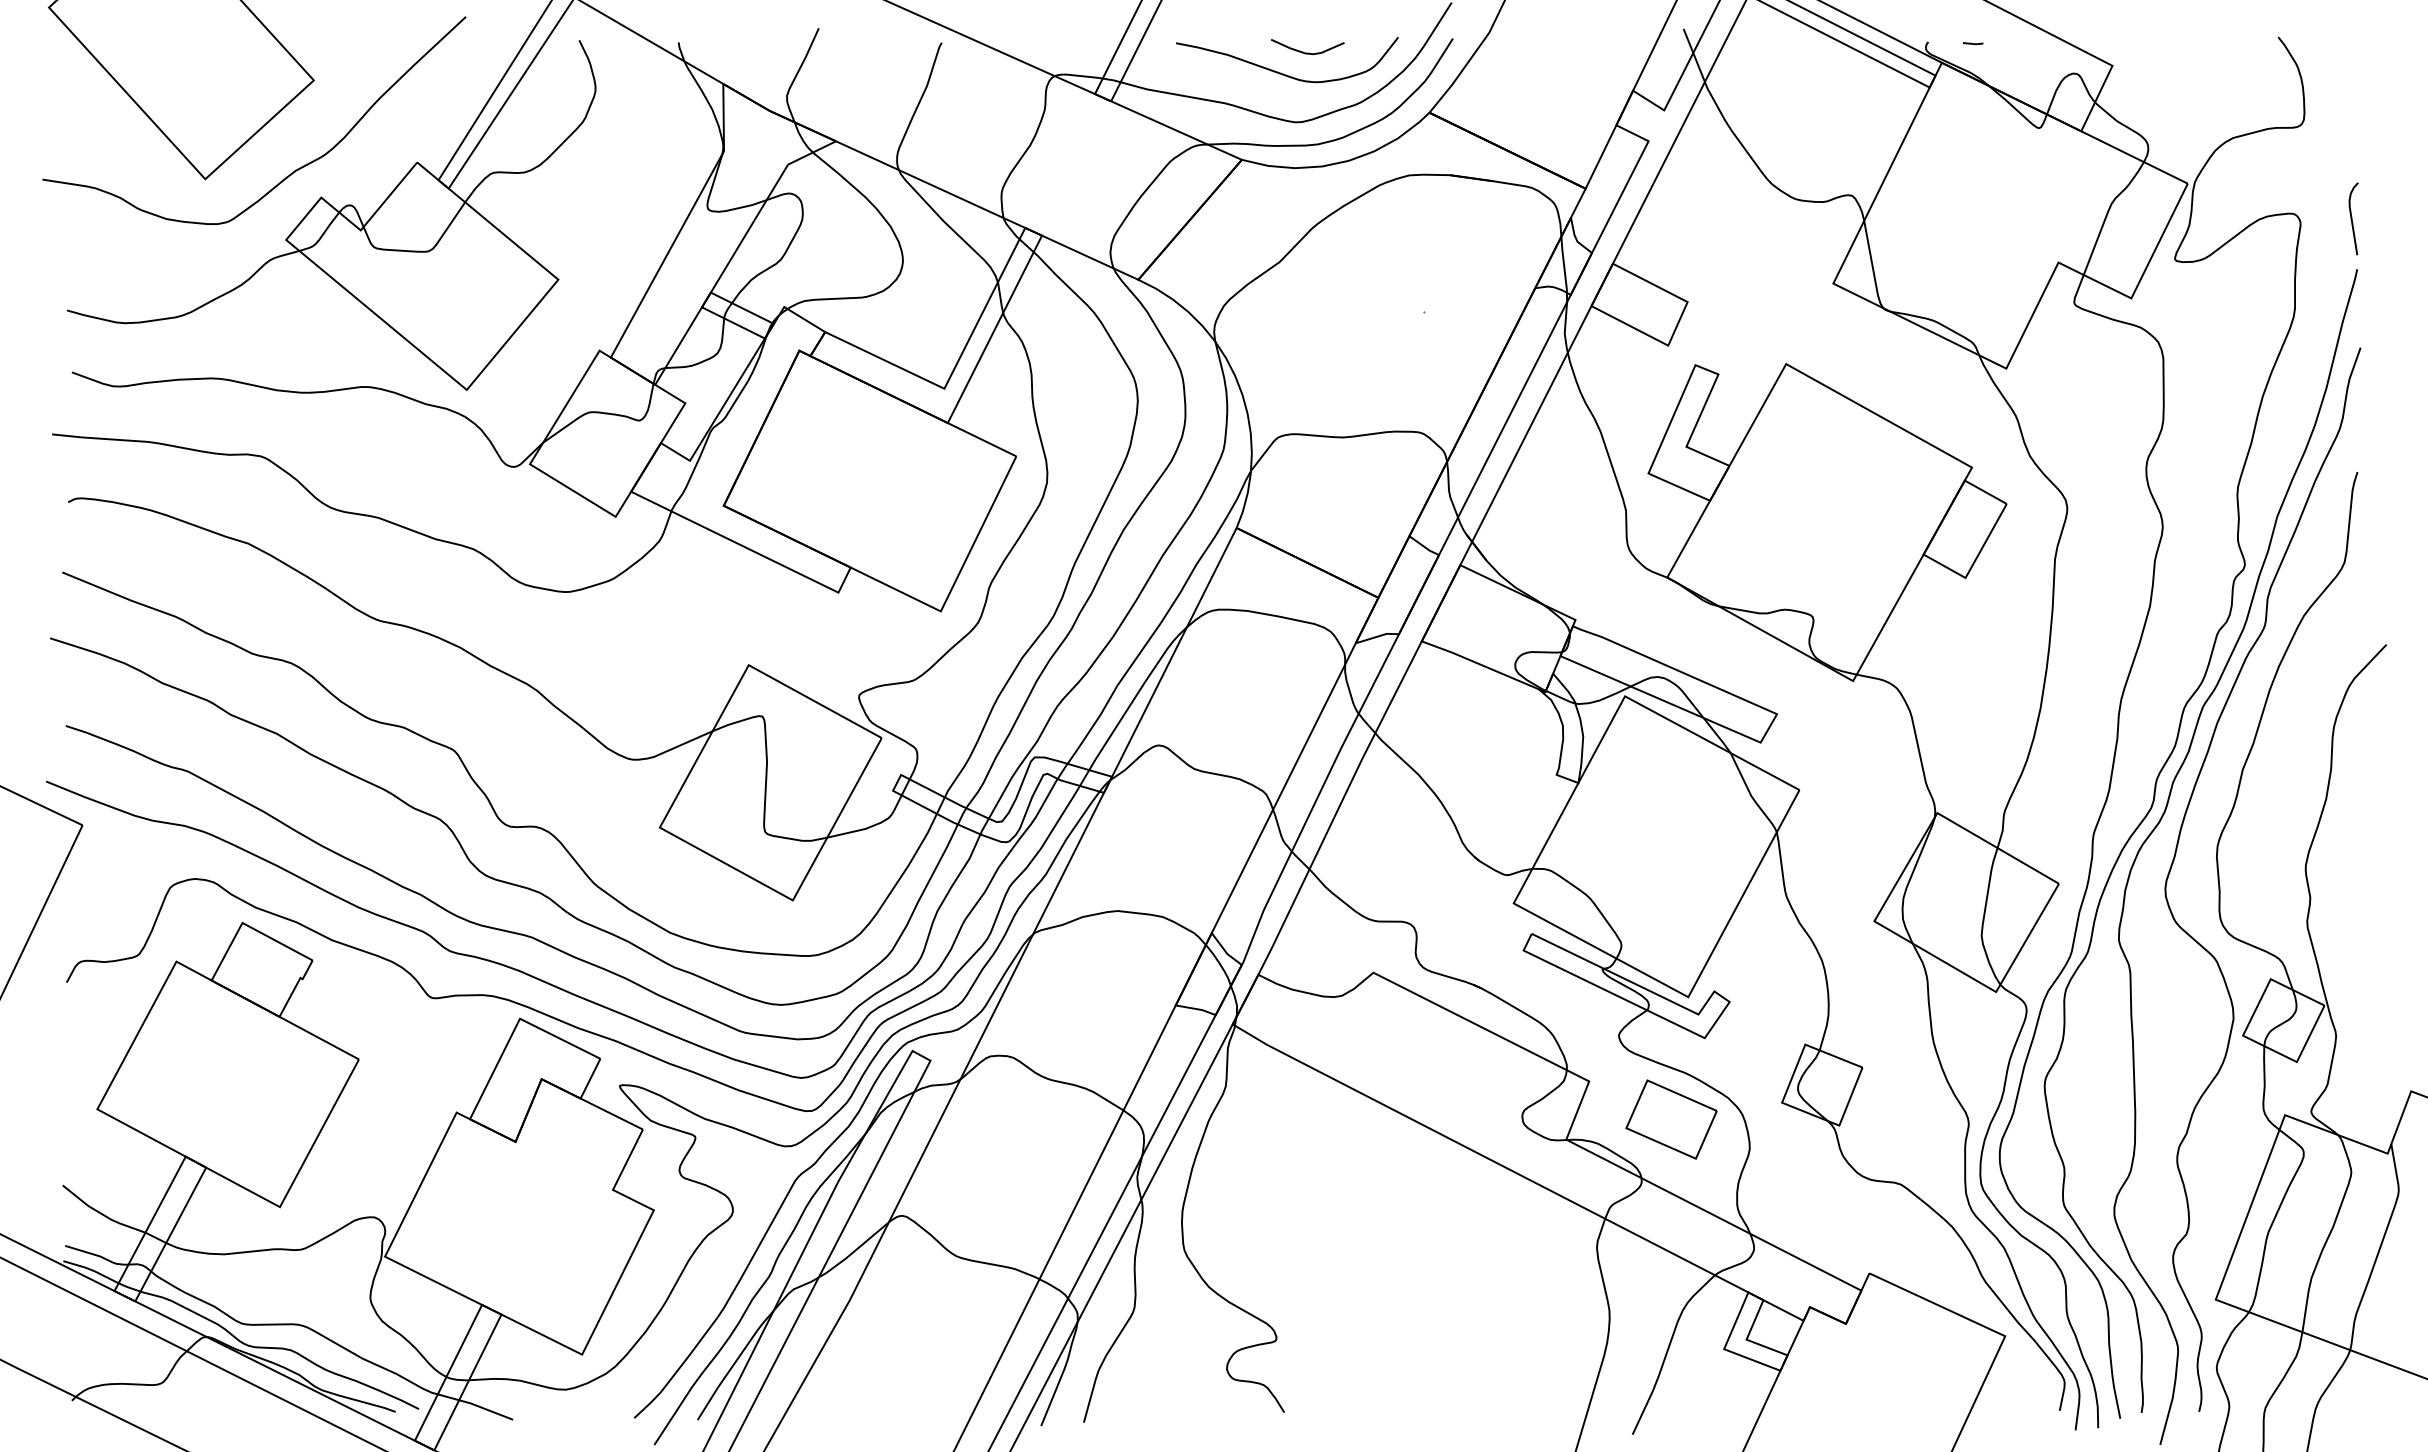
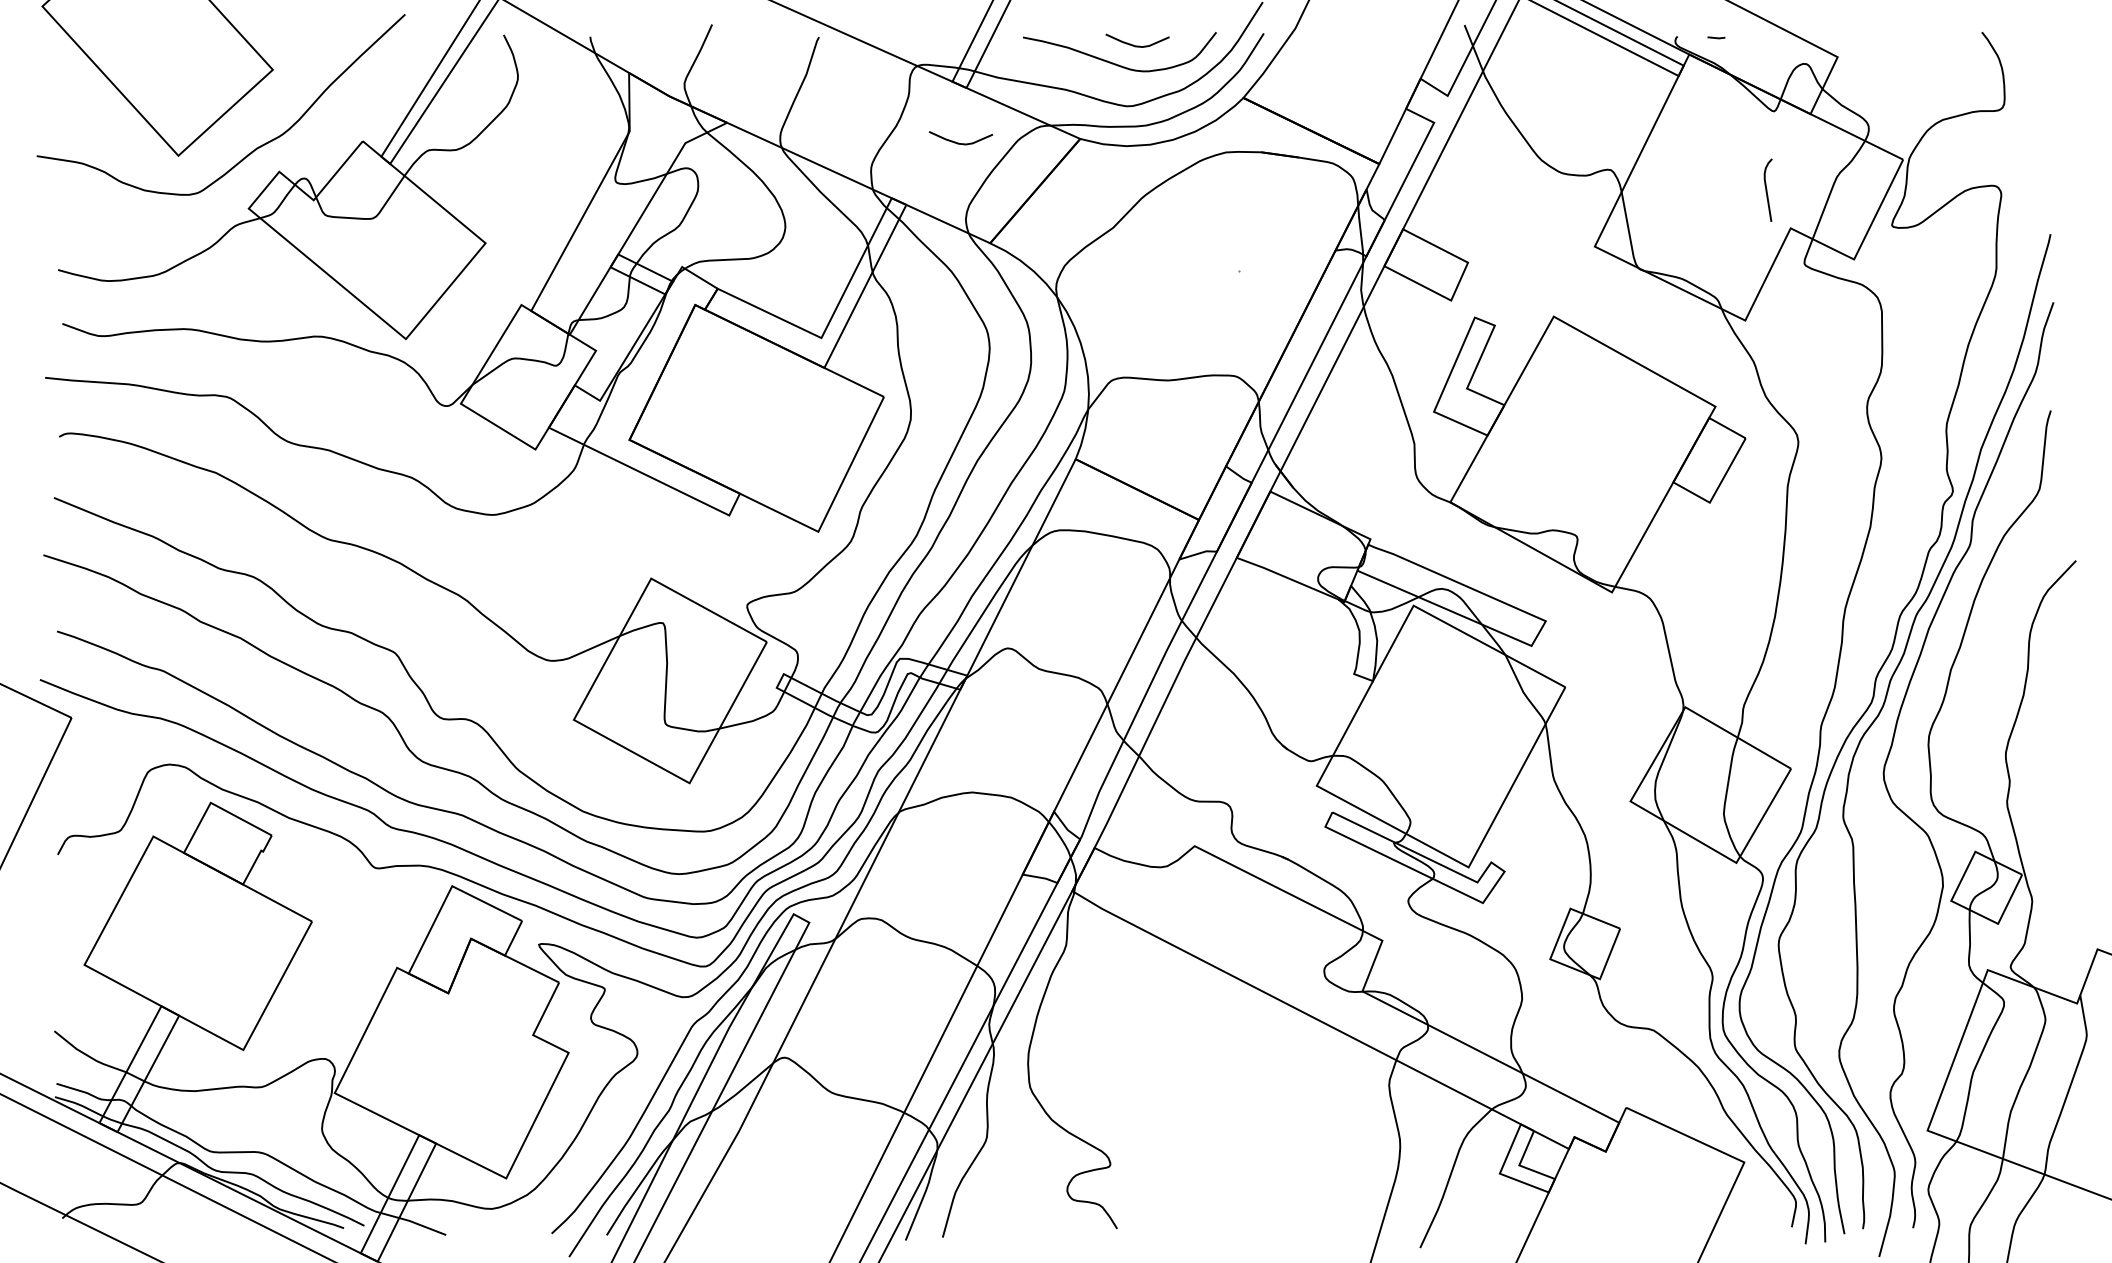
curve: (1104, 164) -> (960, 142), added
curve: (2352, 218) -> (1767, 189), moved
part: (1671, 1119) -> (1454, 973), removed

